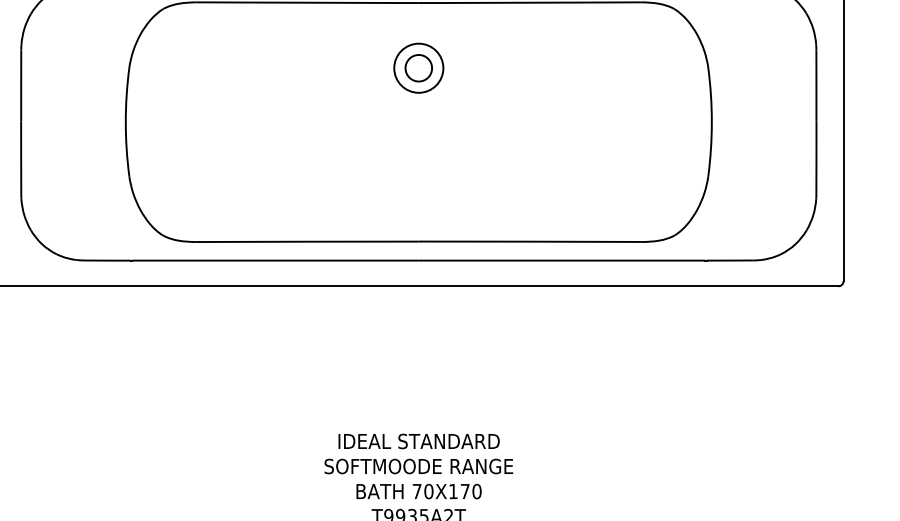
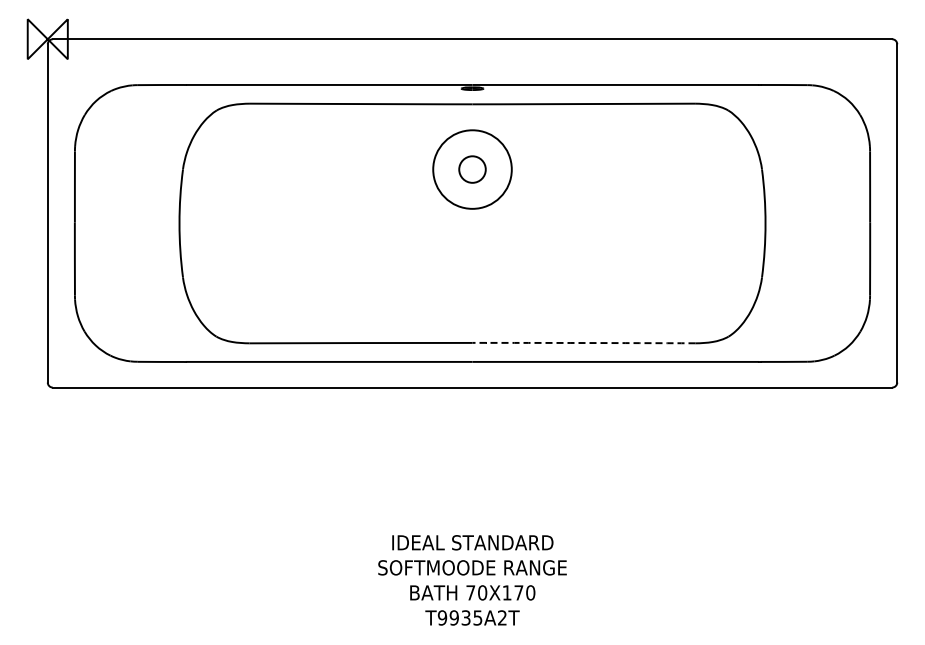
circle: (418, 68) -> (472, 169), size x1.6
arc: (530, 242) -> (584, 343), solid -> dashed

